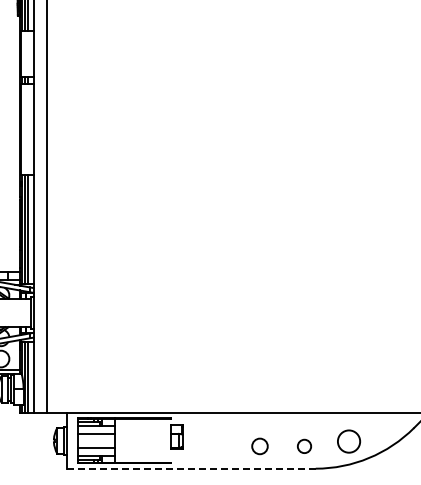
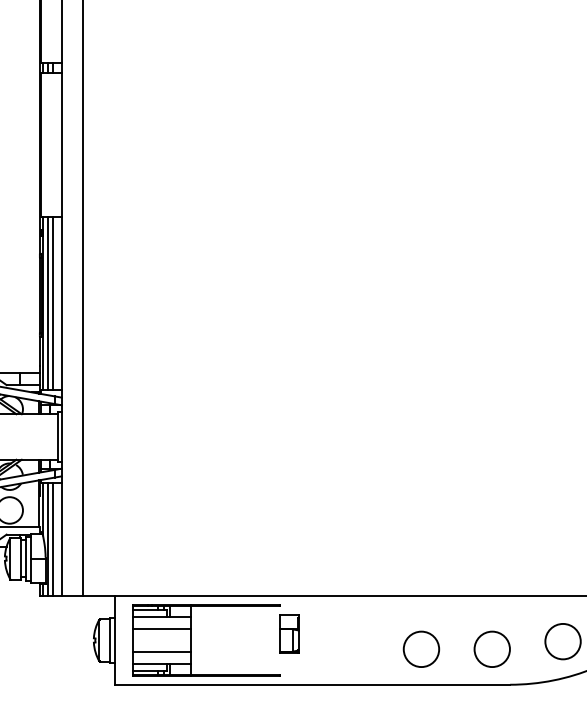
circle: (259, 446) -> (420, 649), size x1.43
circle: (304, 446) -> (492, 649), size x1.67
line: (192, 468) -> (314, 684), dashed -> solid

